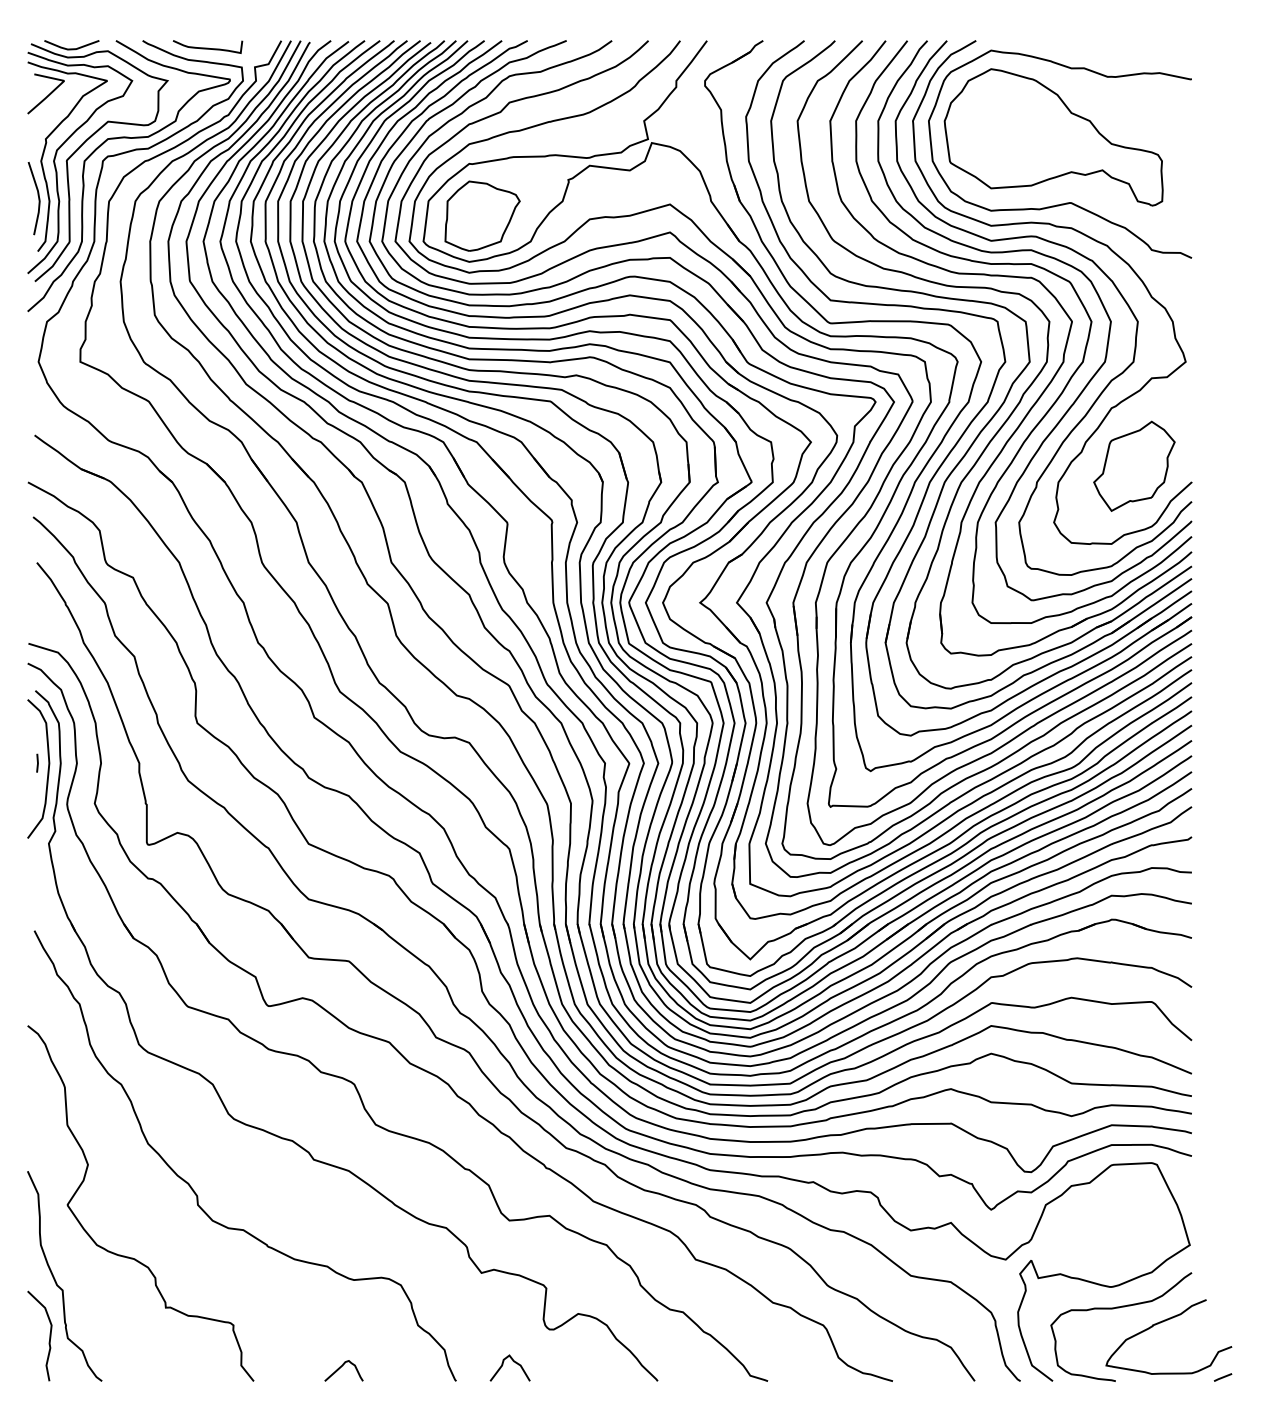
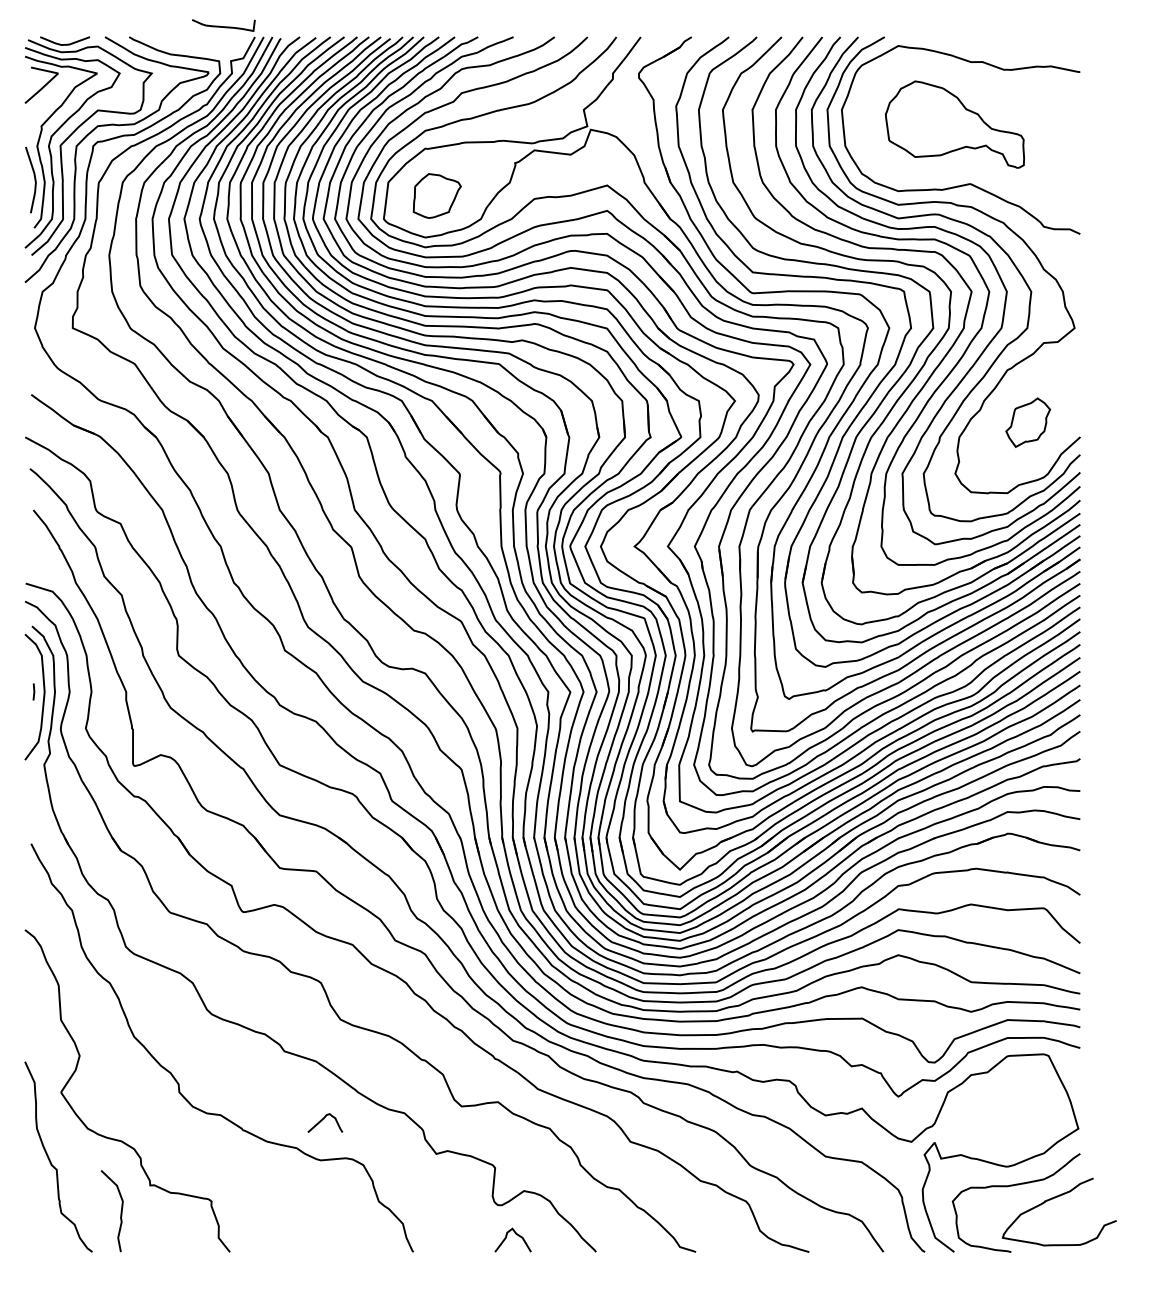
curve: (207, 47) -> (223, 25), moved
part: (1053, 137) -> (954, 124), size x0.7
part: (482, 215) -> (437, 195), size x0.7
part: (1134, 465) -> (1028, 422), size x0.6
curve: (49, 1335) -> (120, 1210), moved
curve: (513, 1362) -> (516, 1235), moved
curve: (341, 1367) -> (323, 1120), moved
line: (1222, 1377) -> (1108, 1248), removed

